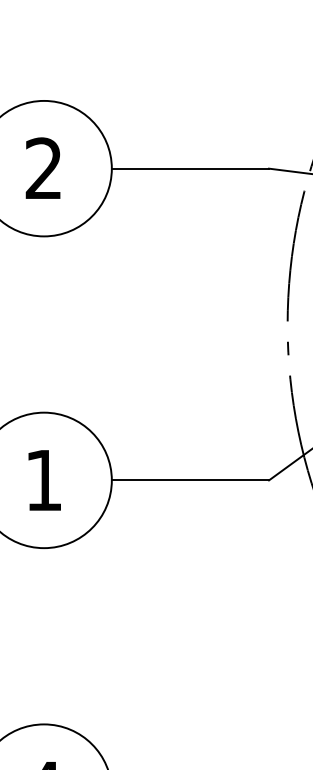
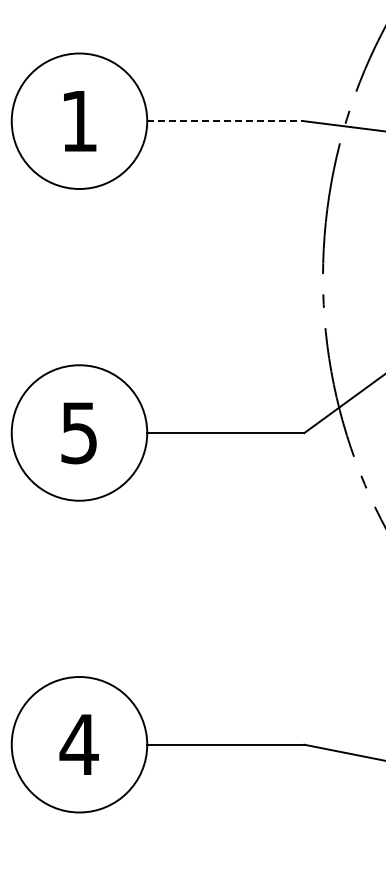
text: (43, 167) -> (78, 120), 2 -> 1
line: (190, 168) -> (225, 121), solid -> dashed
text: (43, 480) -> (78, 433), 1 -> 5

